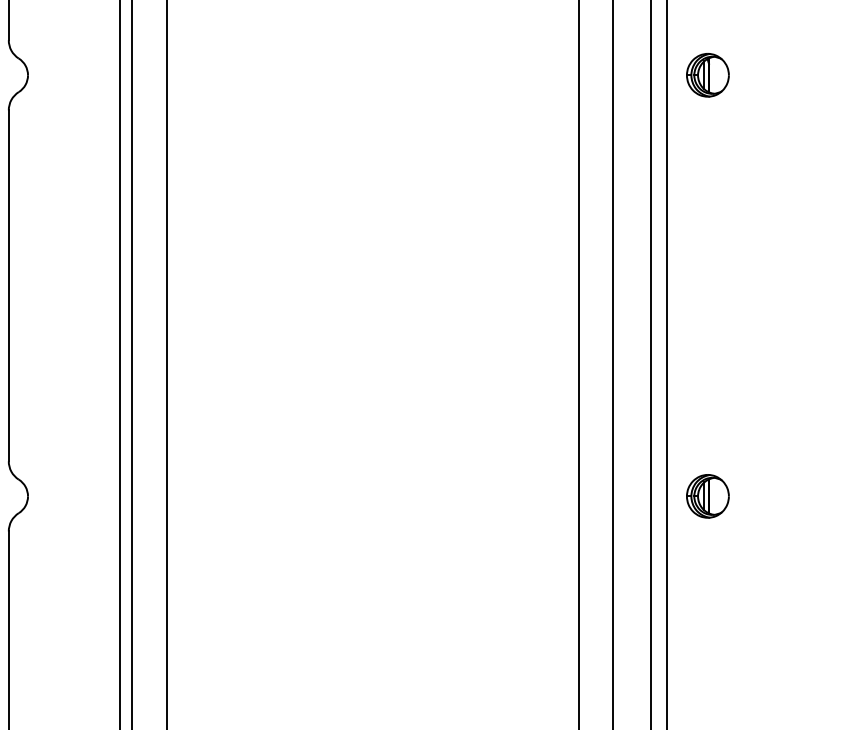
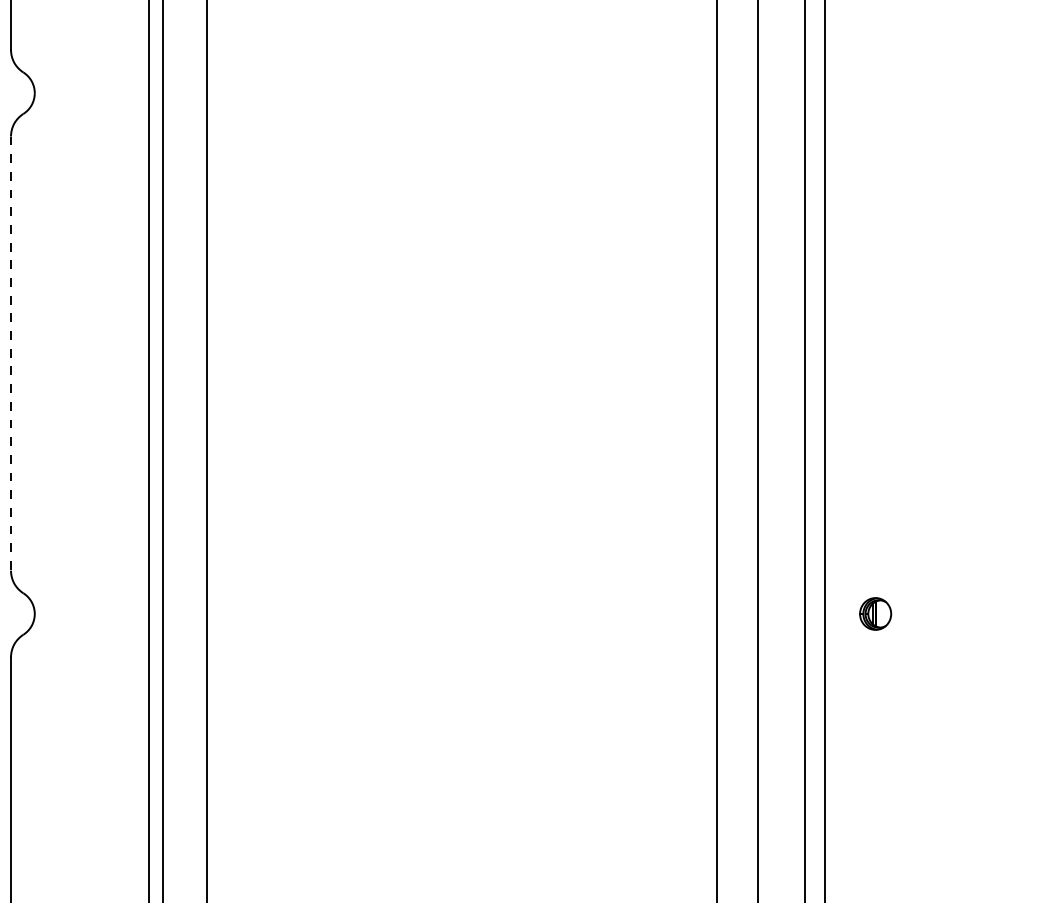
part: (707, 74) -> (875, 92), removed
line: (9, 286) -> (11, 354), solid -> dashed
part: (707, 495) -> (875, 613), size x0.6

